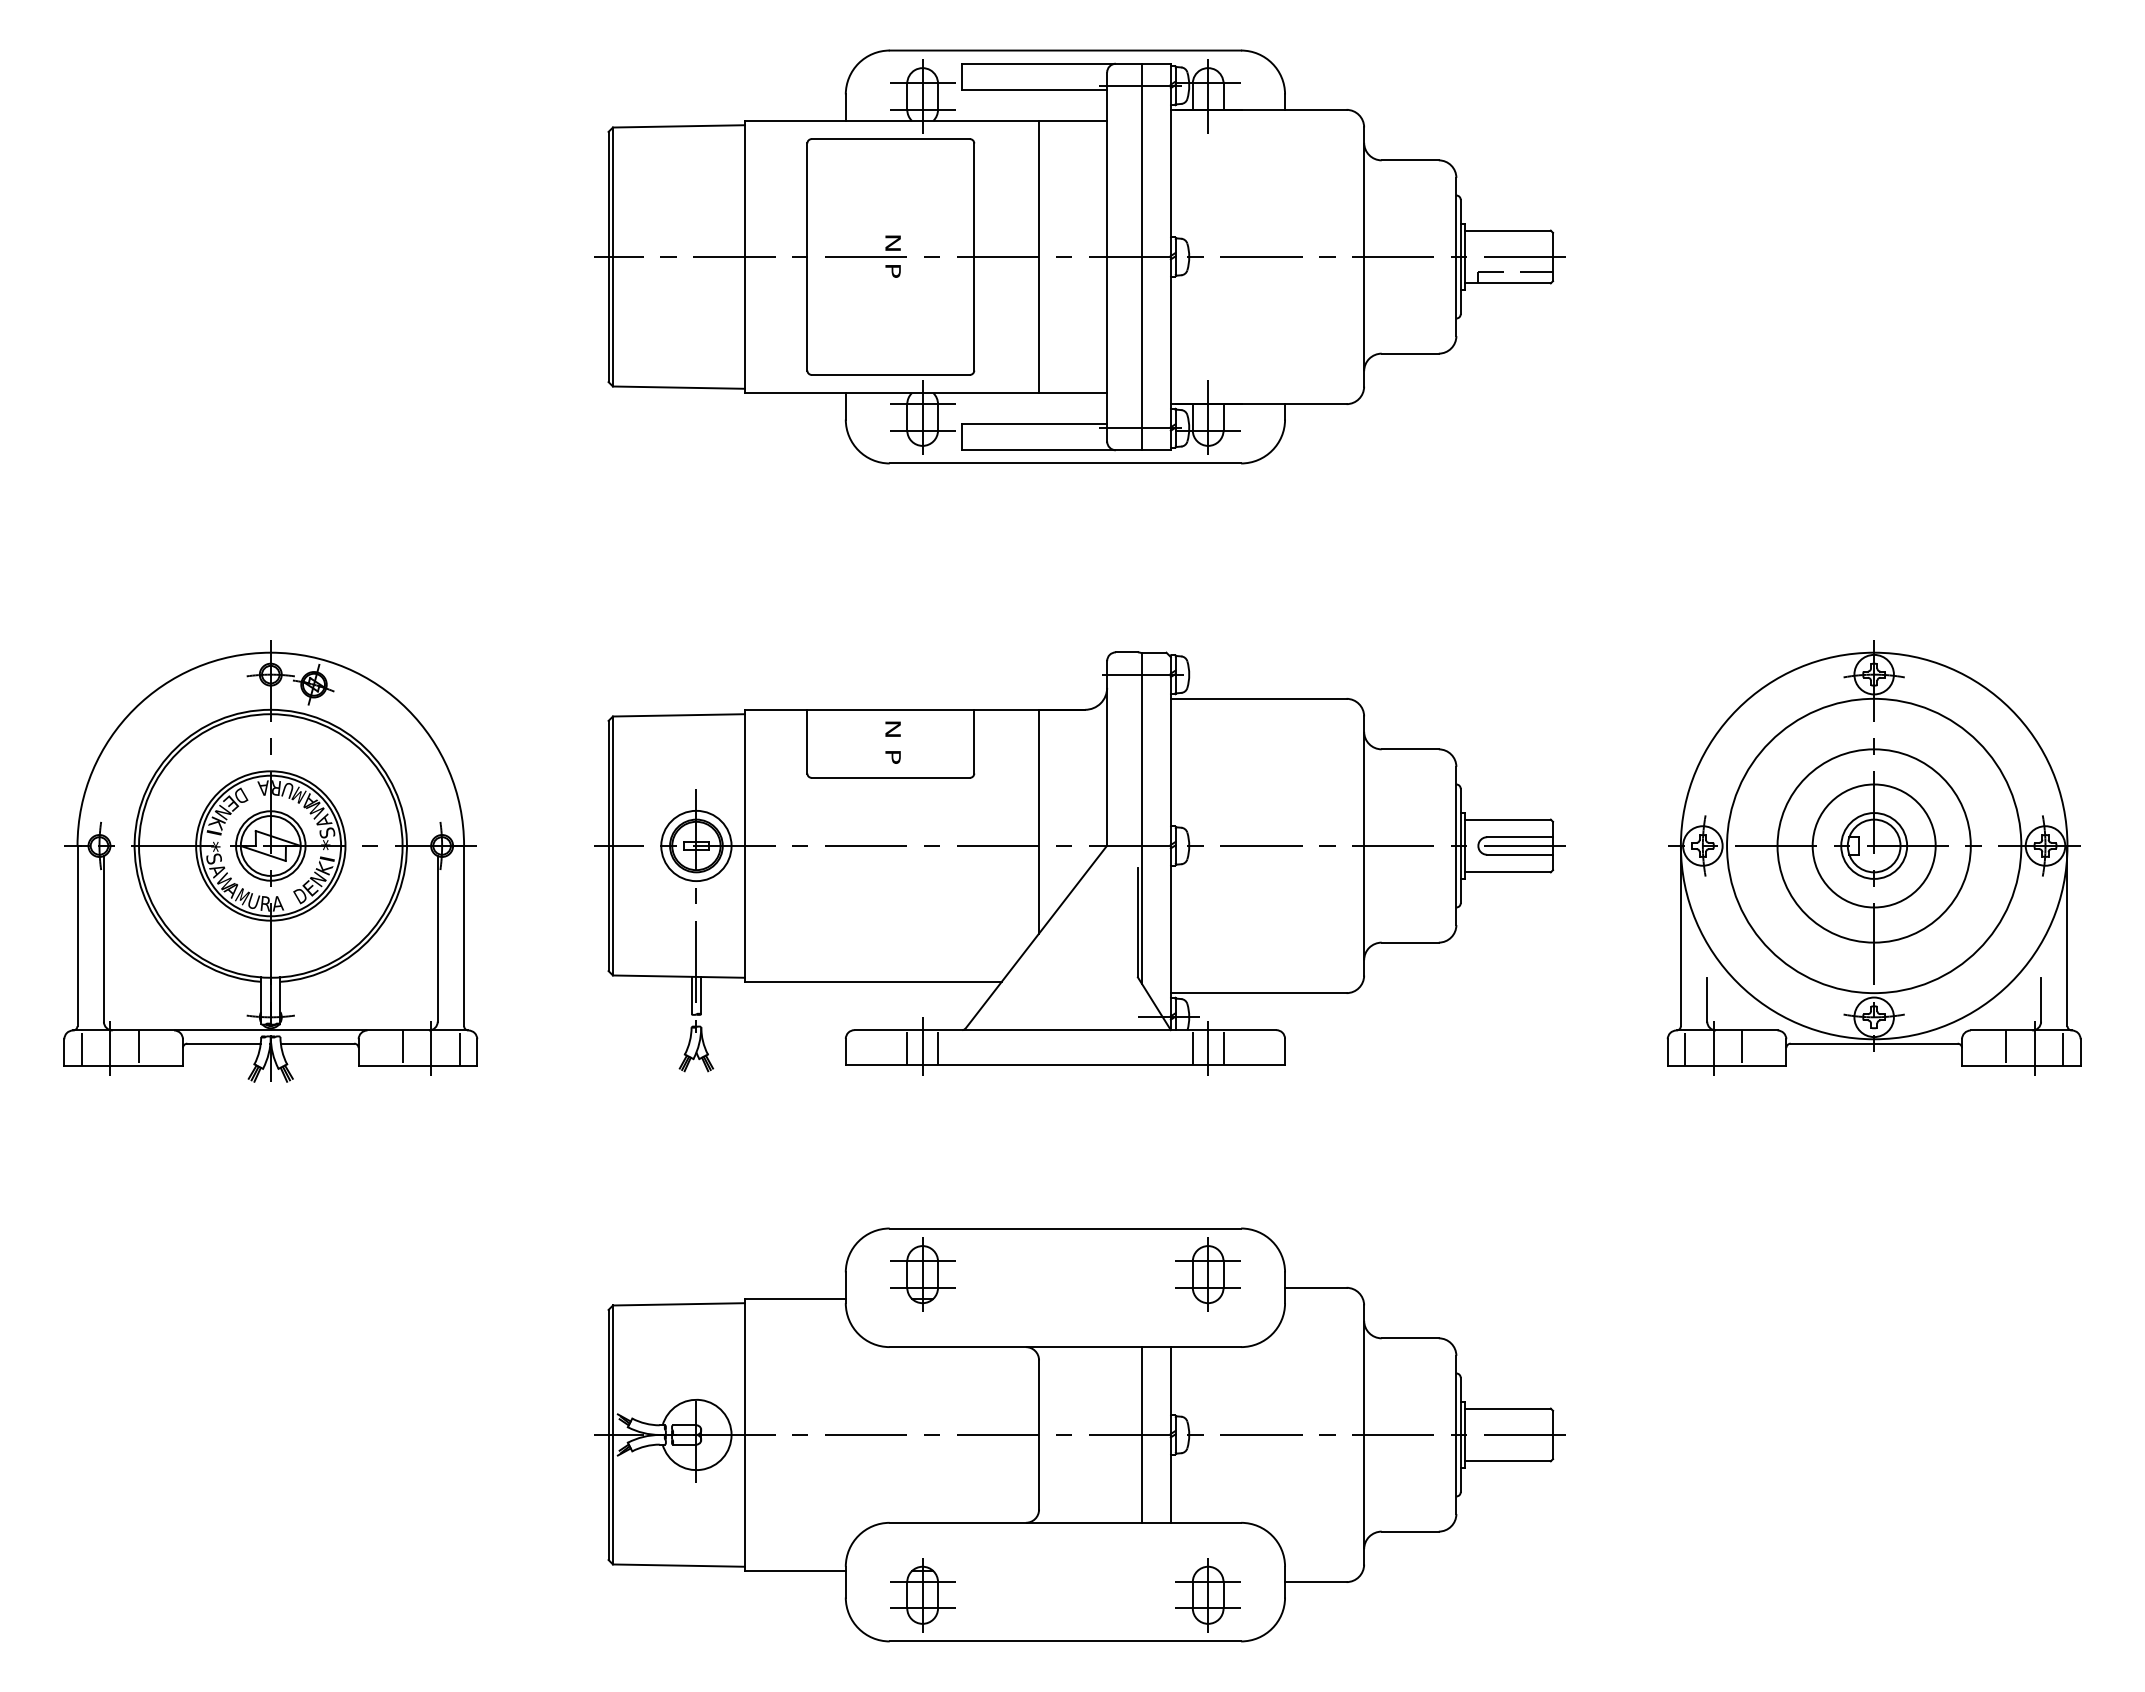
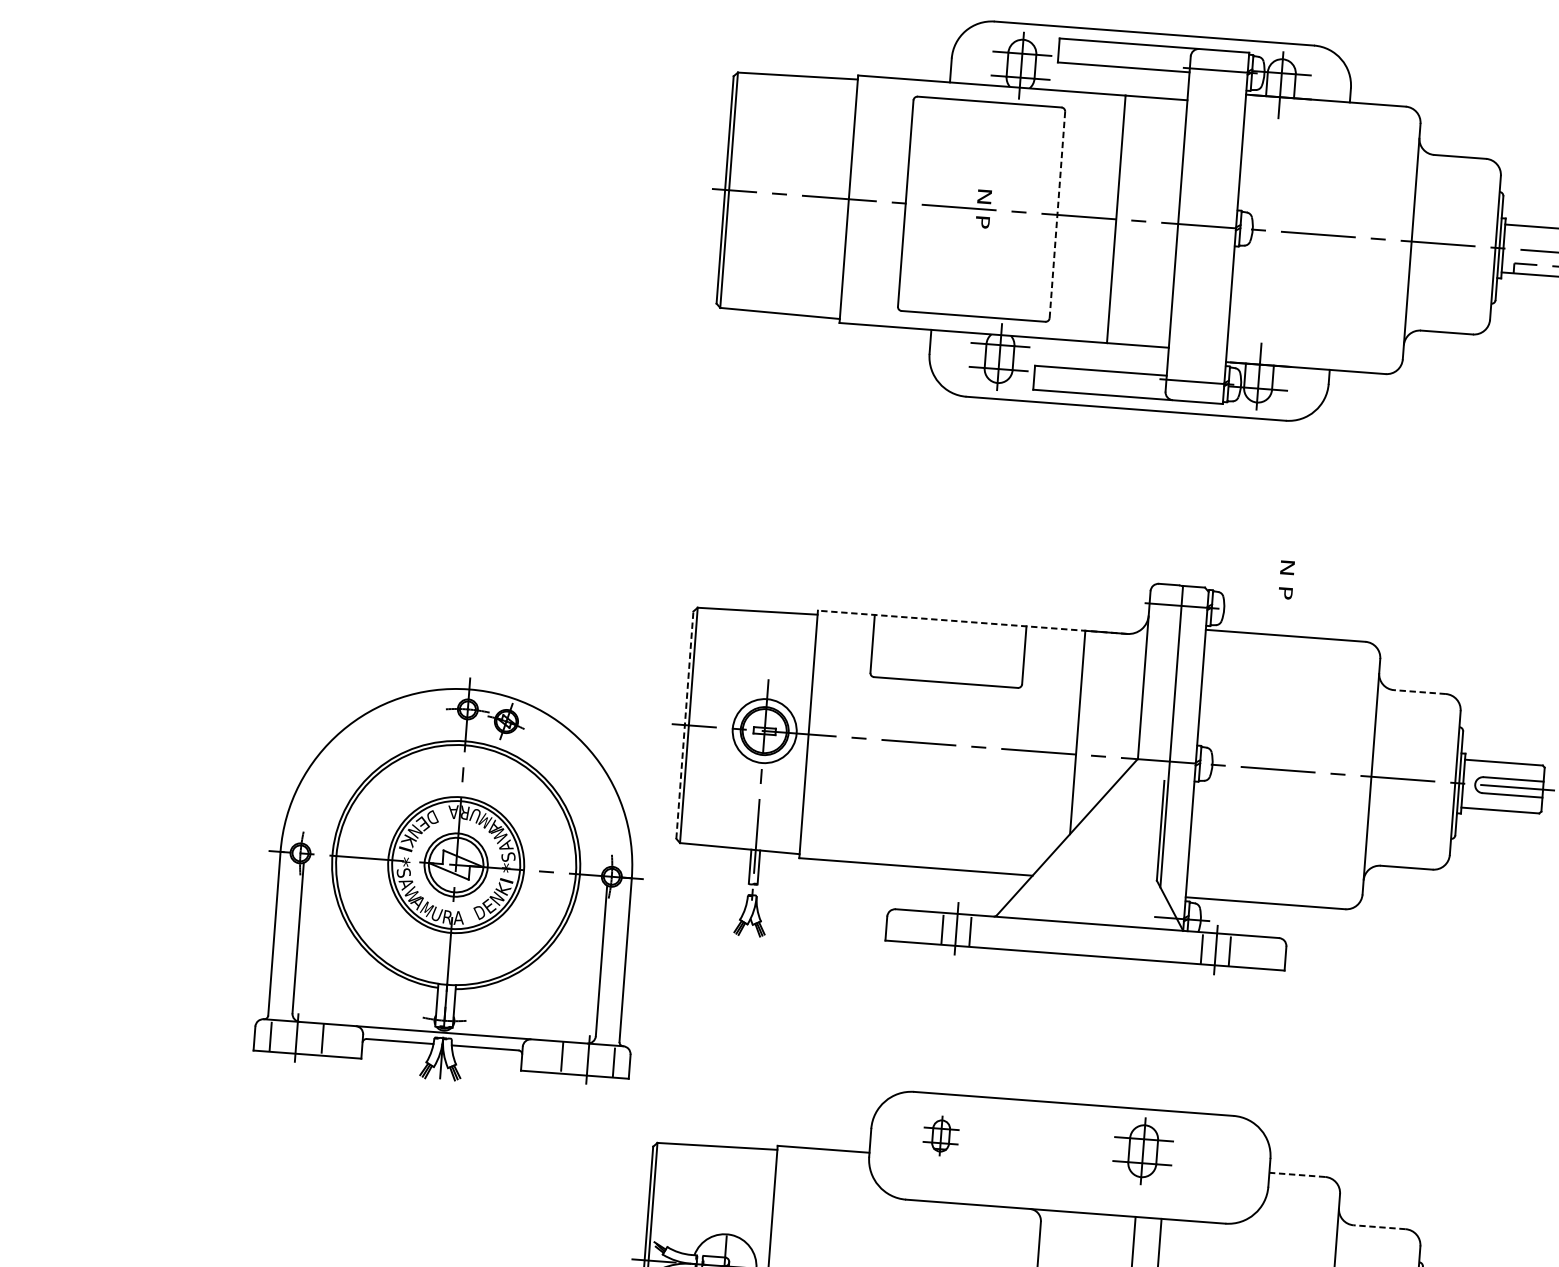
line: (1142, 256) -> (1210, 225), removed
line: (974, 257) -> (1057, 215), solid -> dashed
line: (914, 709) -> (972, 622), solid -> dashed
text: (892, 742) -> (1286, 579), moved
line: (1410, 749) -> (1420, 692), solid -> dashed
line: (608, 845) -> (684, 724), solid -> dashed
part: (270, 861) -> (454, 879), moved
part: (922, 1274) -> (940, 1135), size x0.6
part: (1207, 1274) -> (1142, 1151), moved
line: (1315, 1287) -> (1297, 1174), solid -> dashed
line: (1410, 1338) -> (1379, 1227), solid -> dashed

